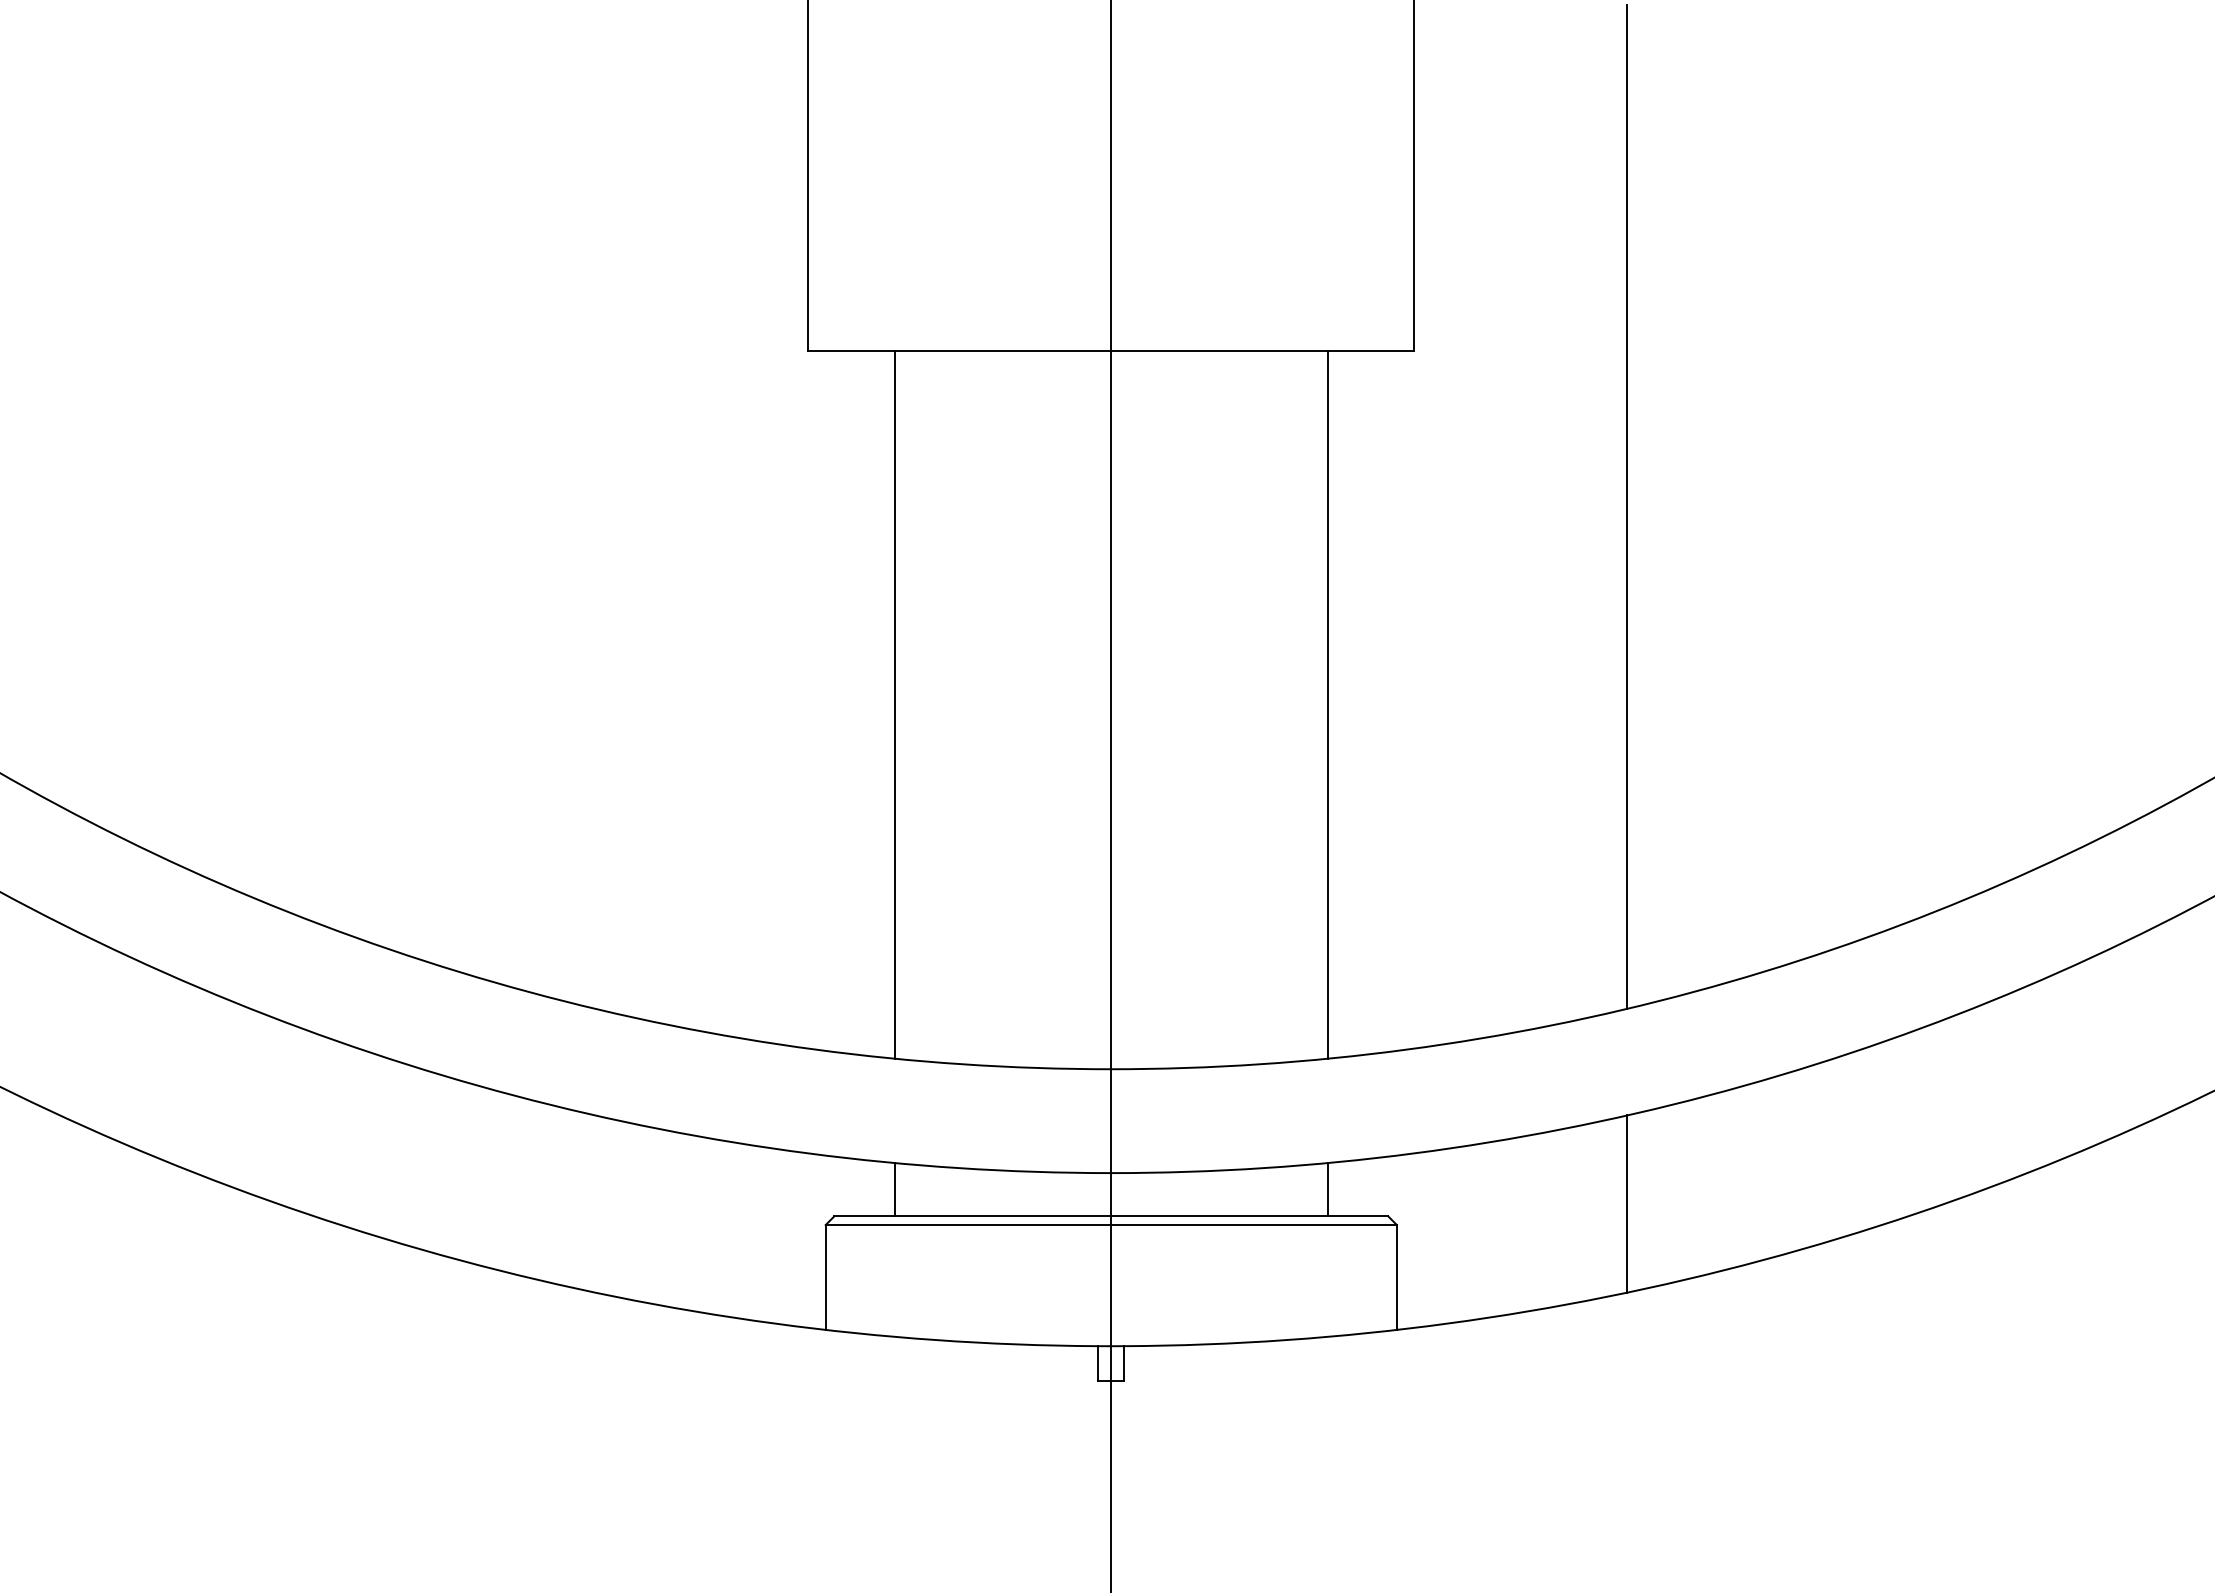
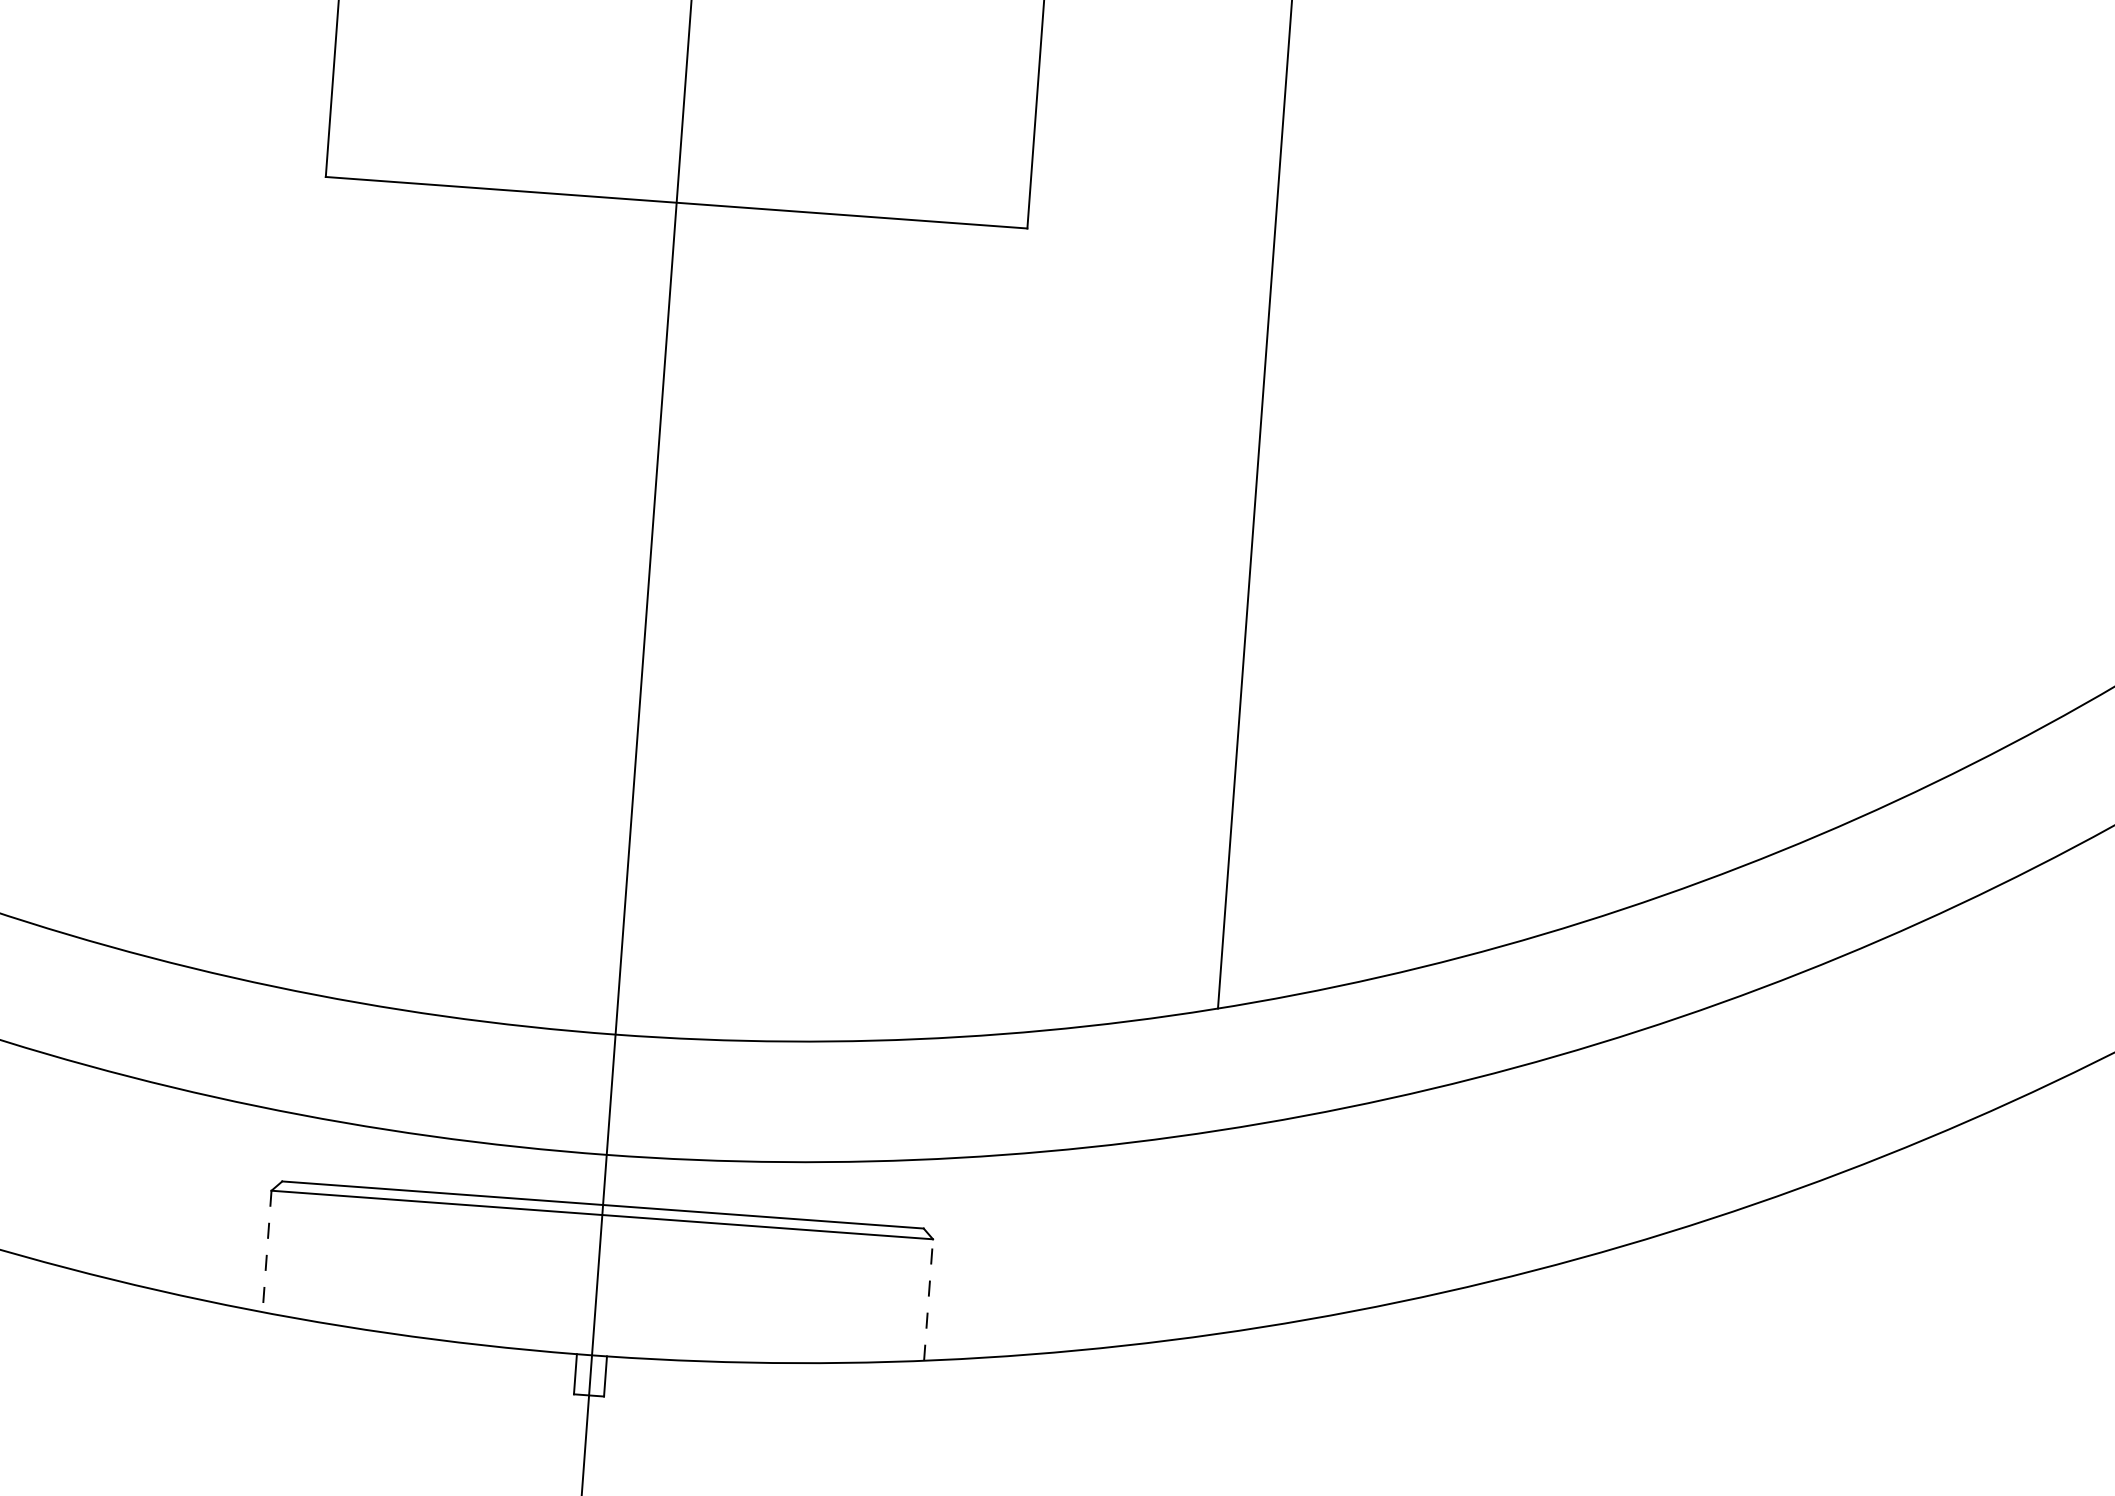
line: (894, 704) -> (395, 593), removed
line: (1327, 704) -> (896, 630), removed
line: (894, 1189) -> (354, 1155), removed
line: (1327, 1189) -> (855, 1192), removed
line: (1627, 1203) -> (1201, 1233), removed
line: (1396, 1276) -> (928, 1298), solid -> dashed
line: (825, 1277) -> (266, 1251), solid -> dashed

